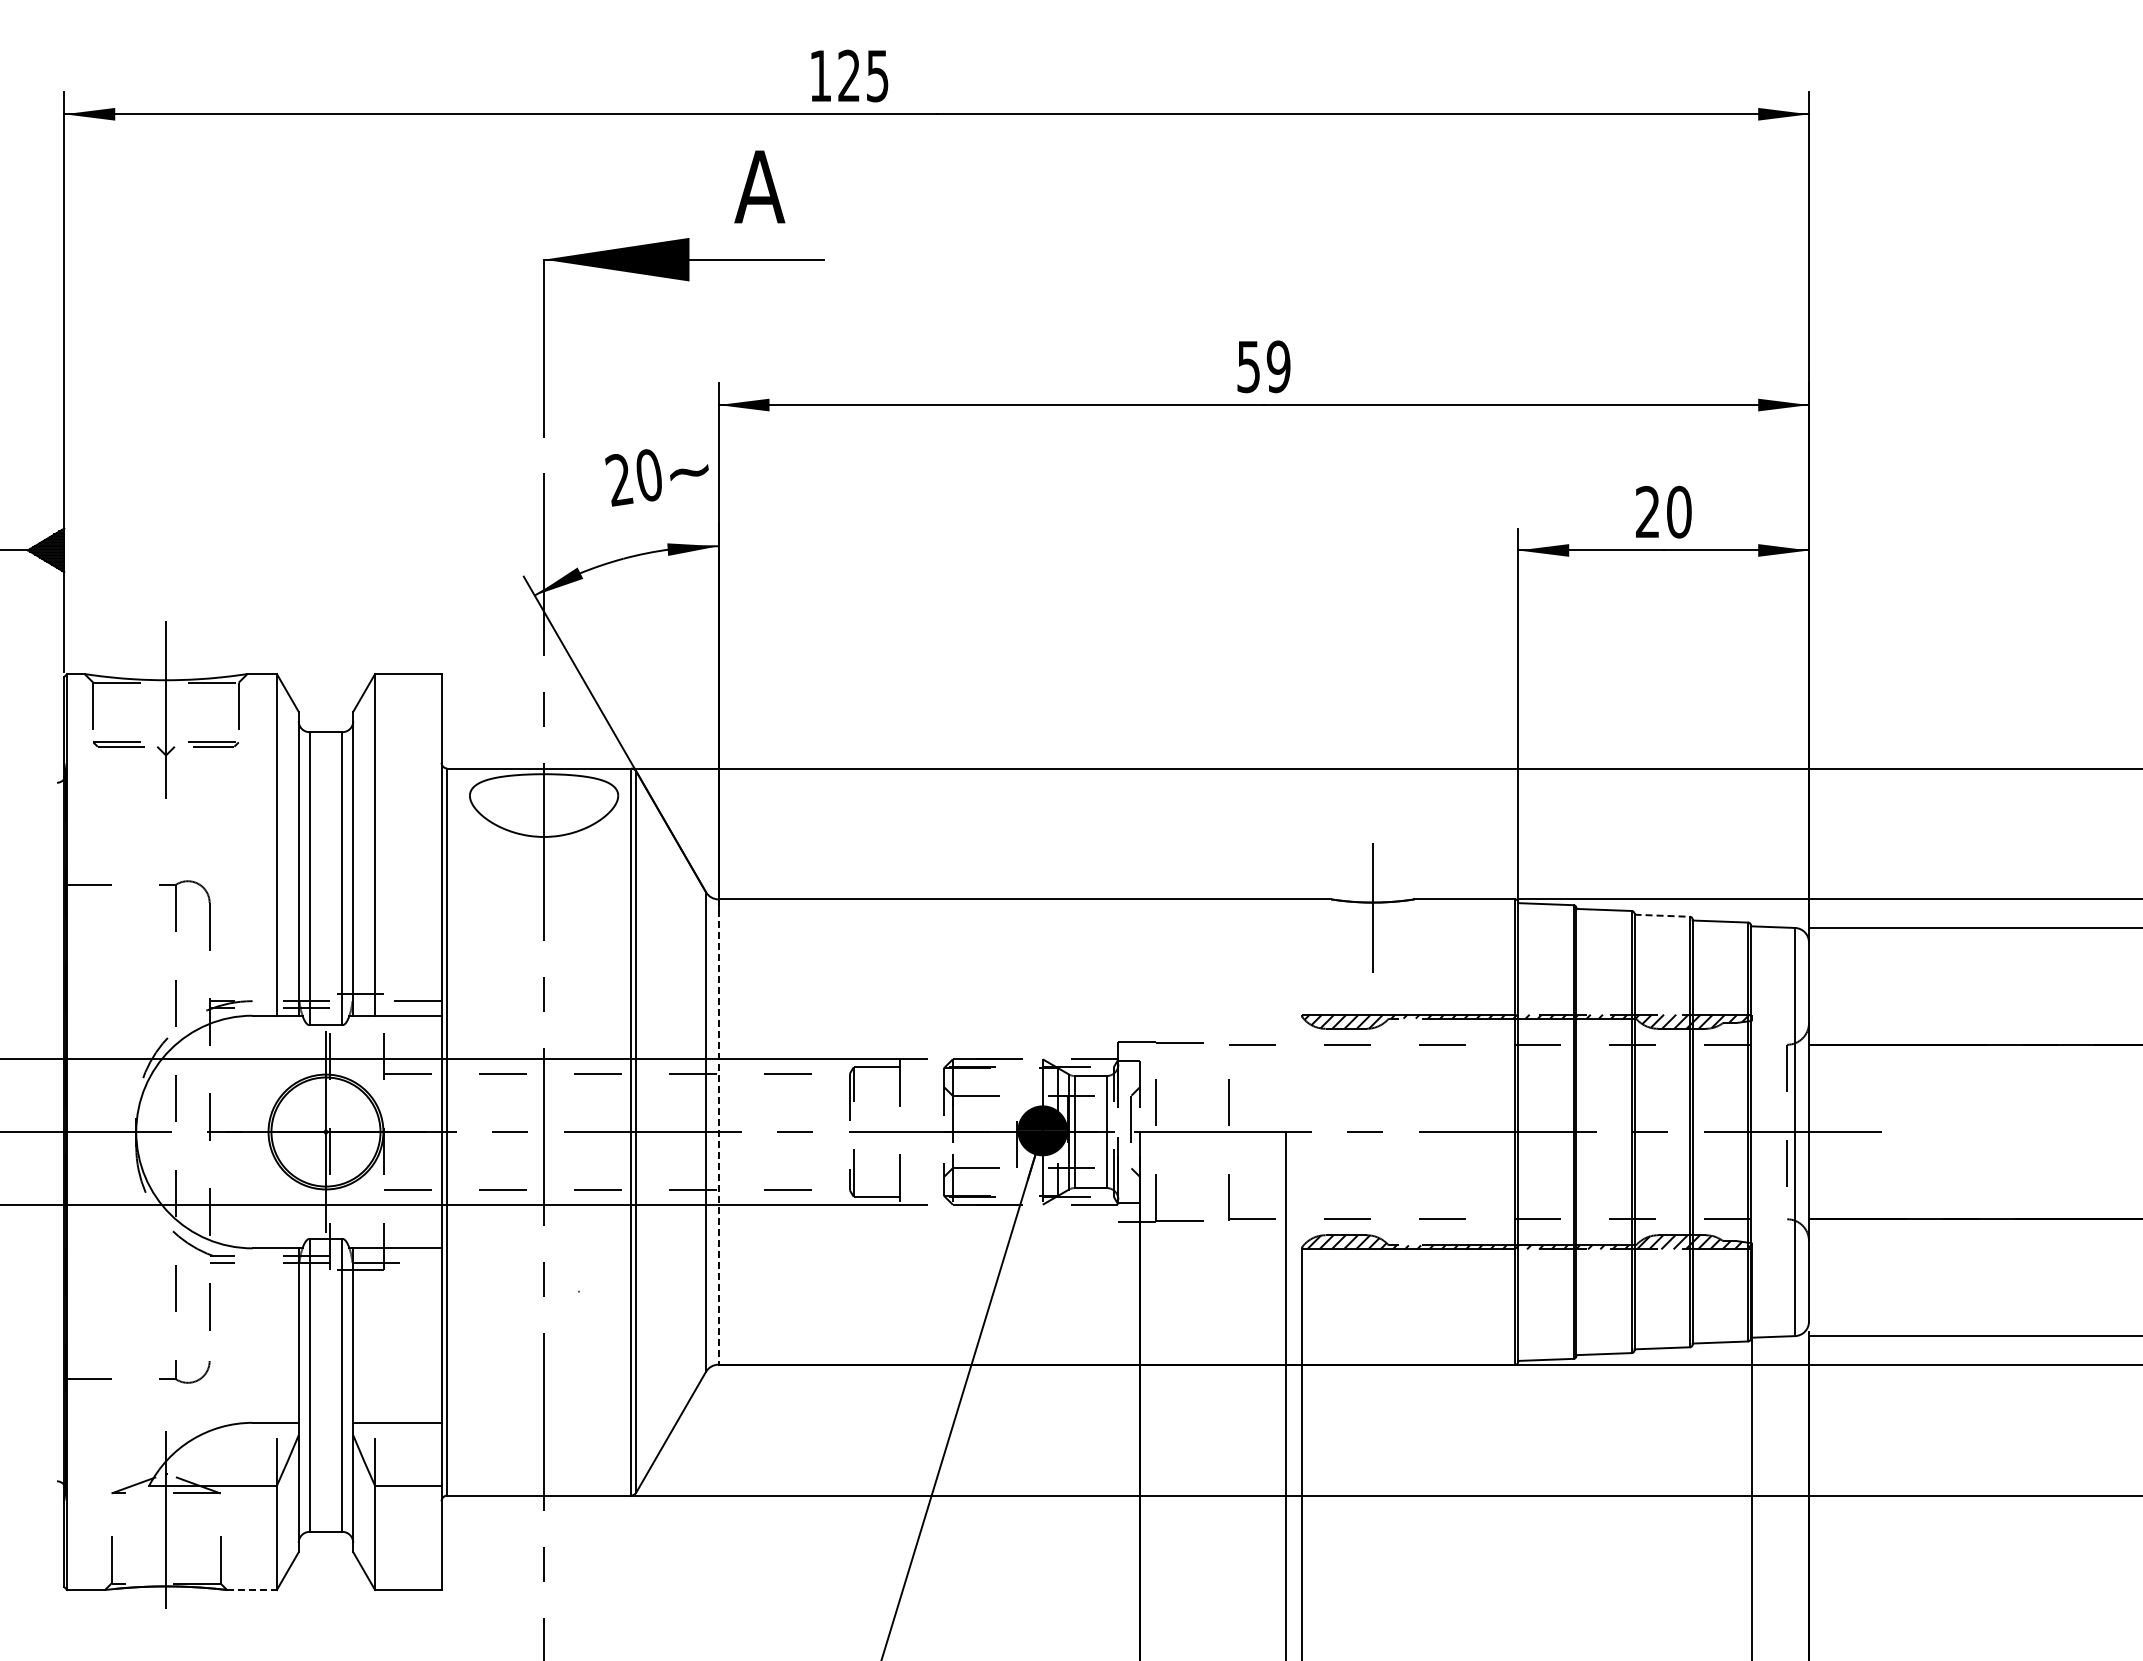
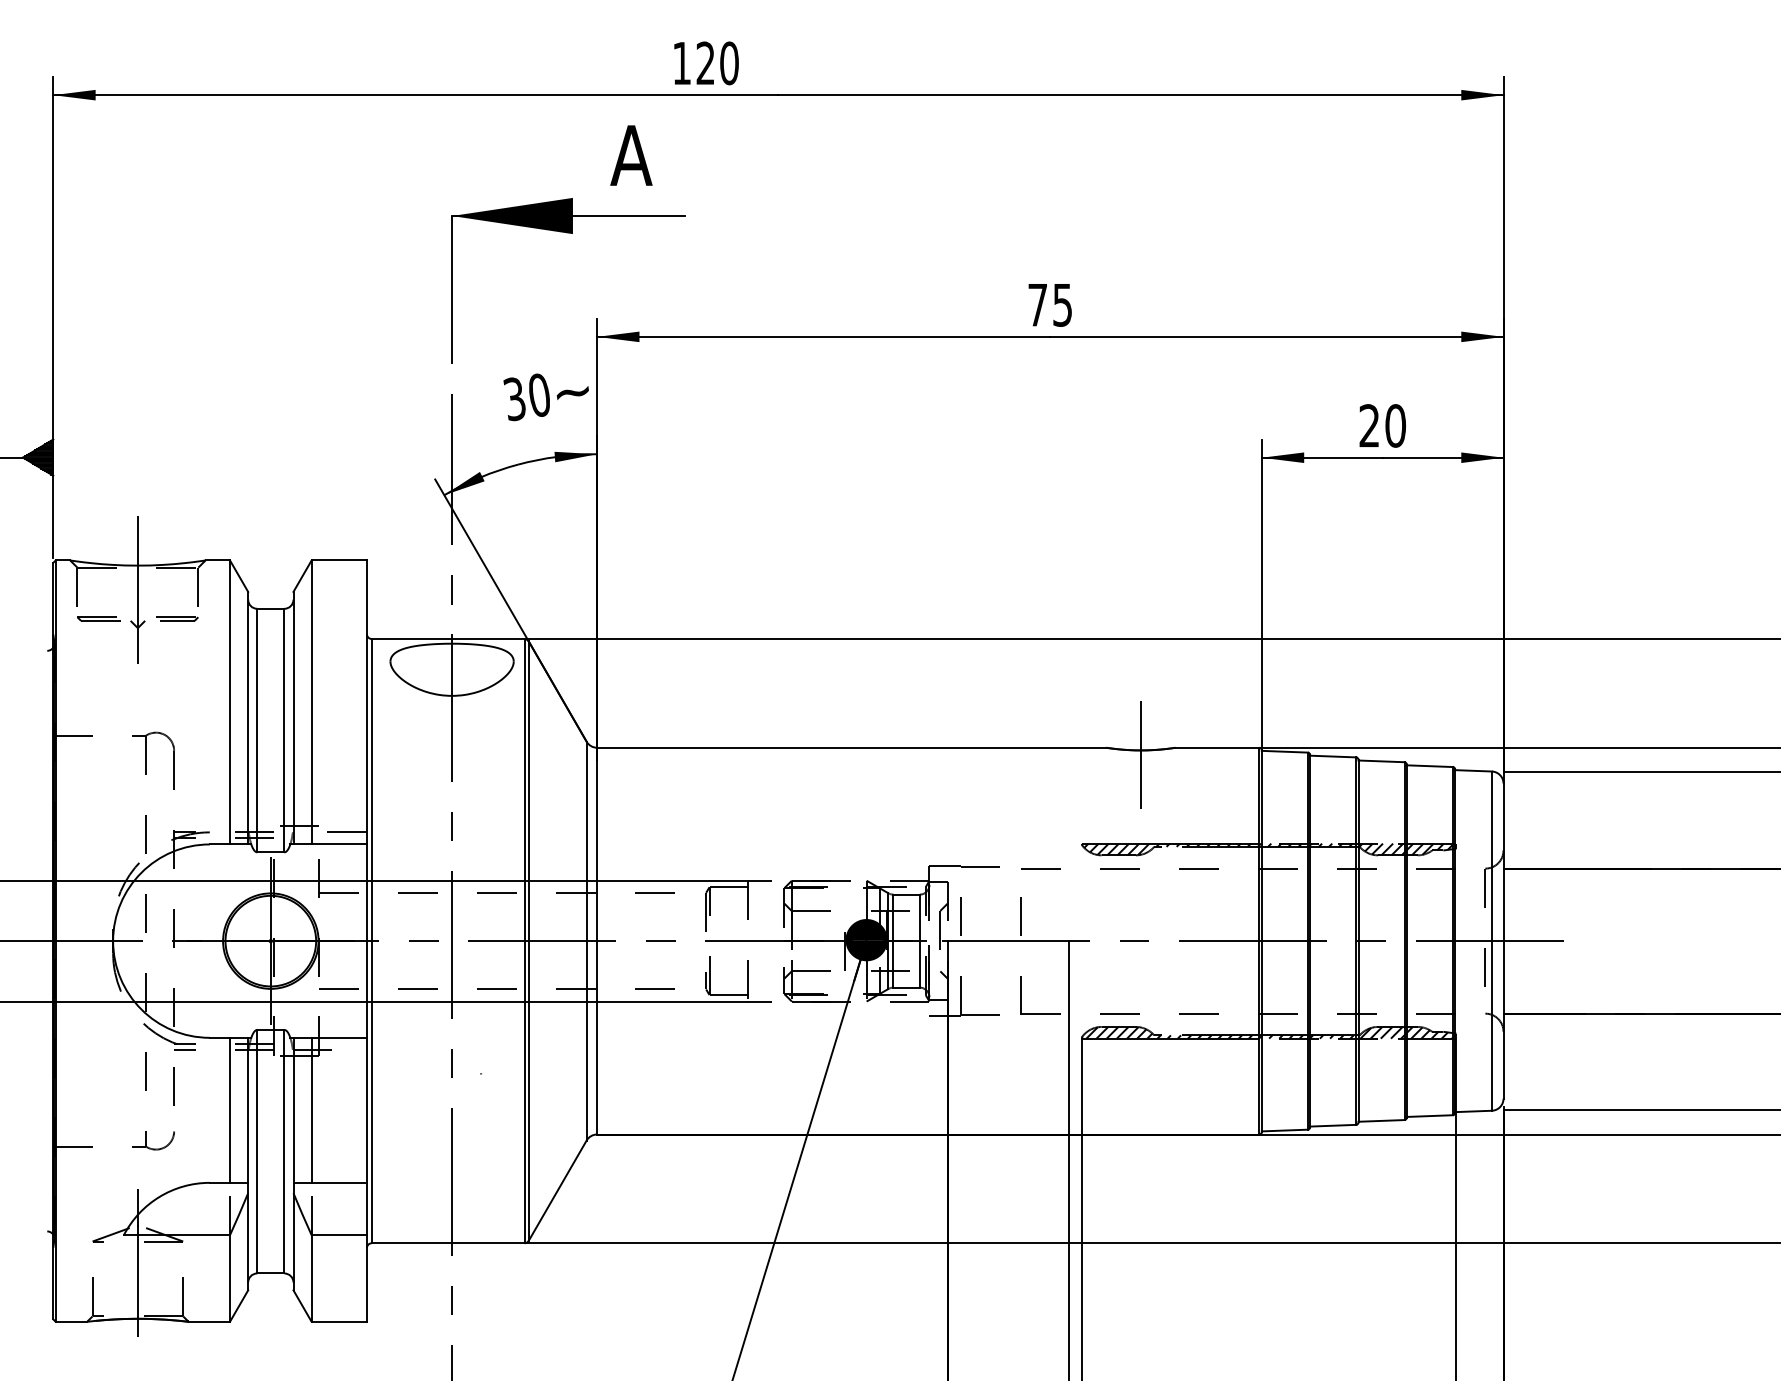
text: (877, 75) -> (729, 62), 125 -> 120
text: (1263, 366) -> (1050, 304), 59 -> 75
text: (619, 479) -> (514, 398), 20 -> 30
line: (1662, 915) -> (1381, 761), dashed -> solid
line: (718, 1132) -> (597, 941), dashed -> solid
line: (276, 1335) -> (229, 1110), added
line: (375, 1335) -> (311, 1110), added
line: (252, 1590) -> (209, 1322), dashed -> solid

